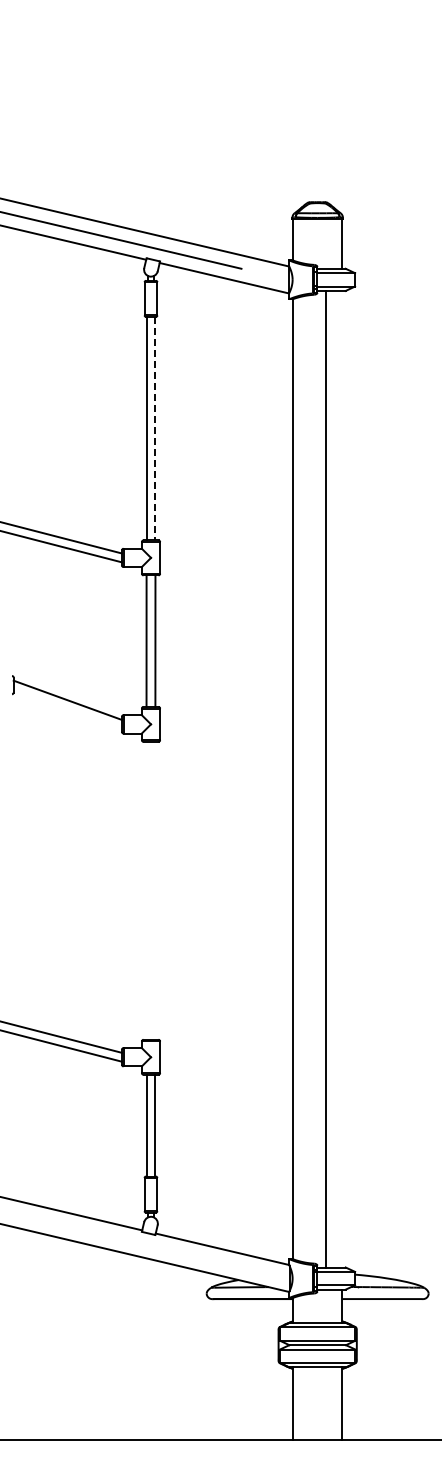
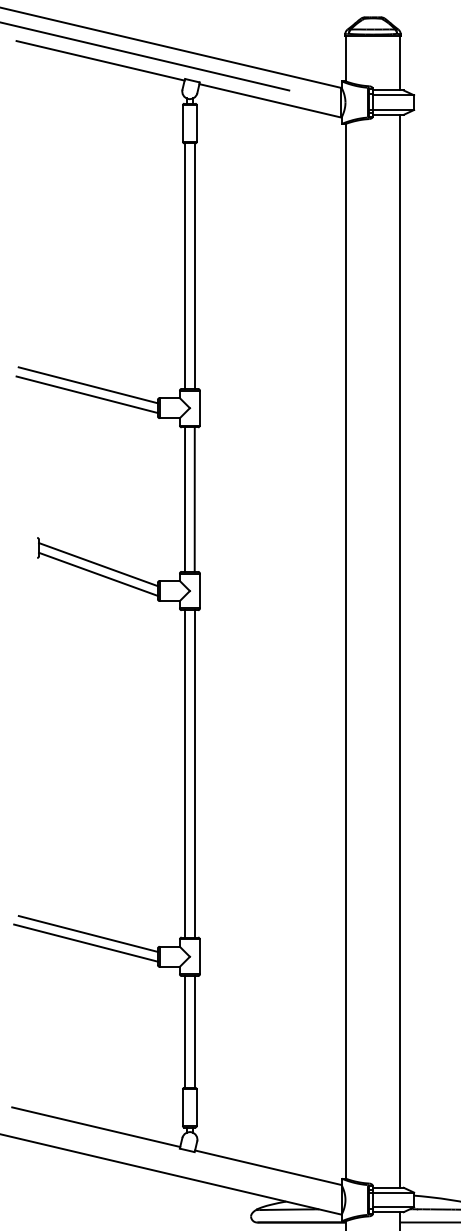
line: (155, 428) -> (194, 265), dashed -> solid
line: (67, 708) -> (98, 573), added
line: (326, 778) -> (400, 650), moved
line: (146, 890) -> (184, 773), added
line: (155, 890) -> (194, 773), added

